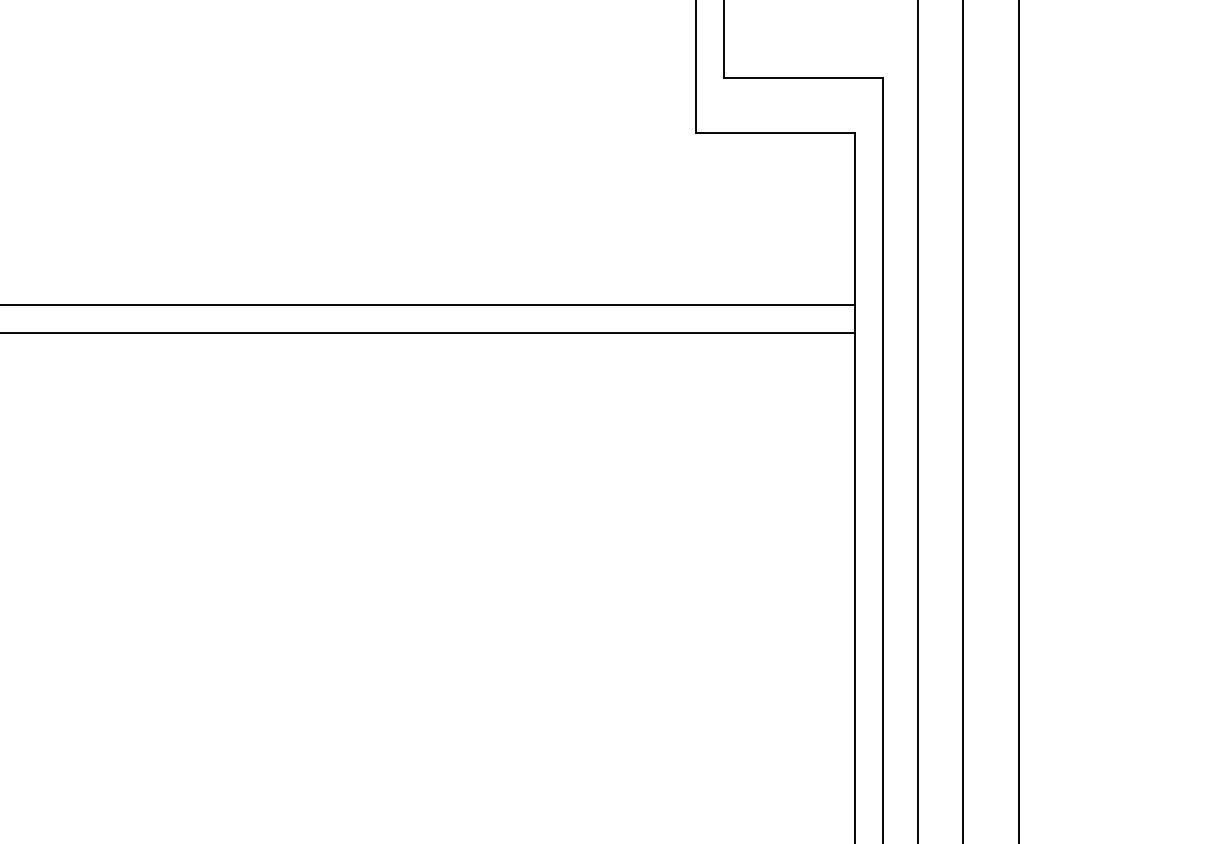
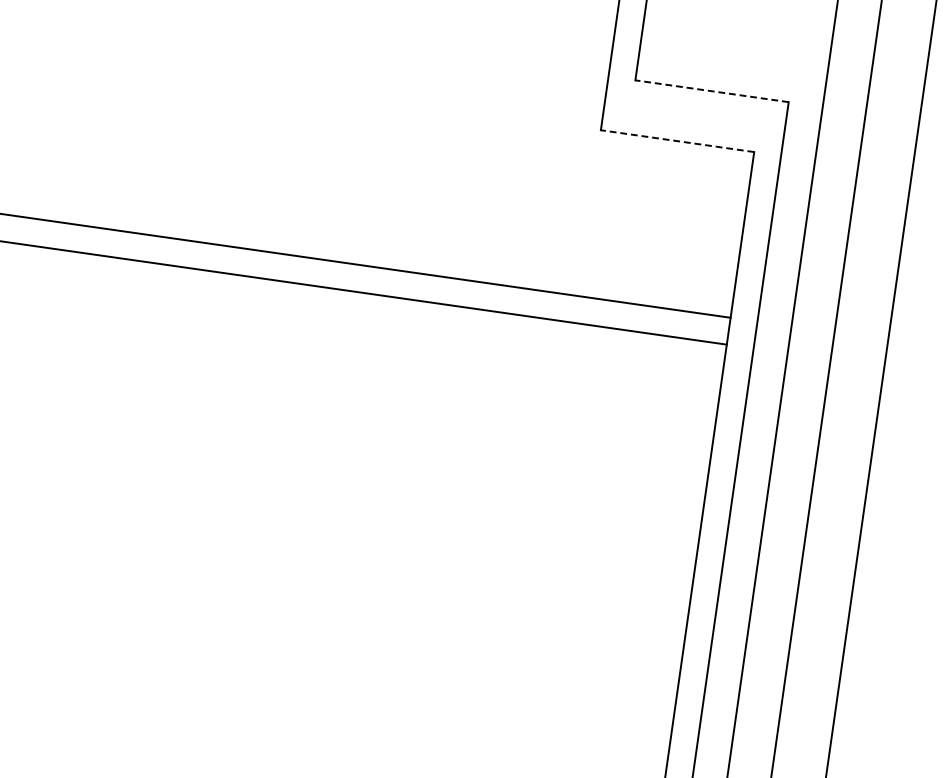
line: (803, 77) -> (712, 91), solid -> dashed
line: (775, 133) -> (677, 141), solid -> dashed

